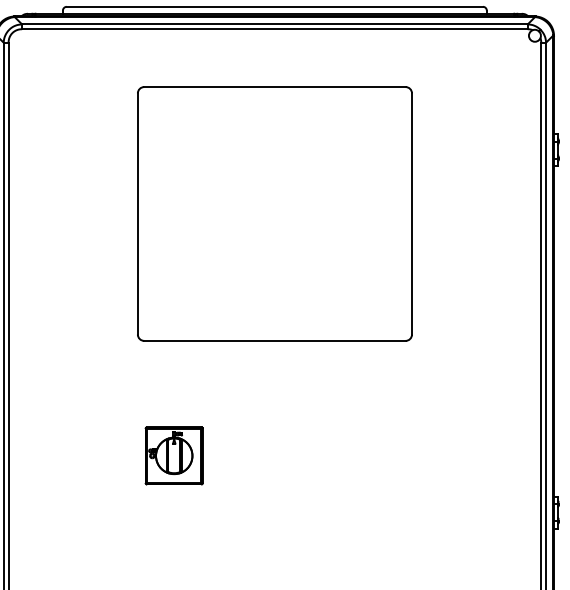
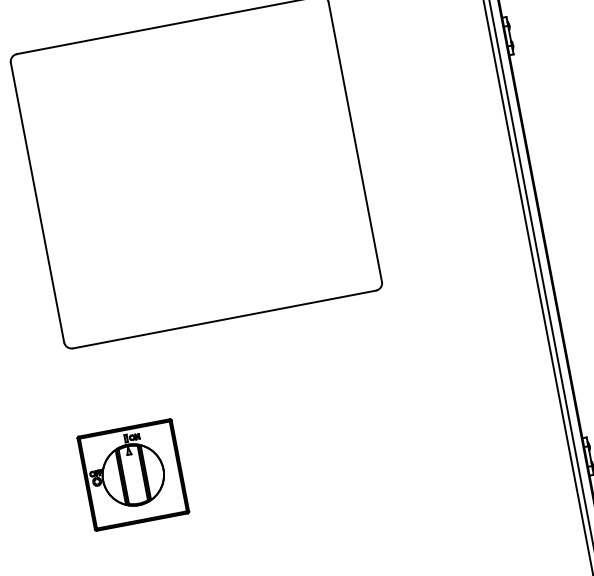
part: (173, 455) -> (132, 474), size x1.43

